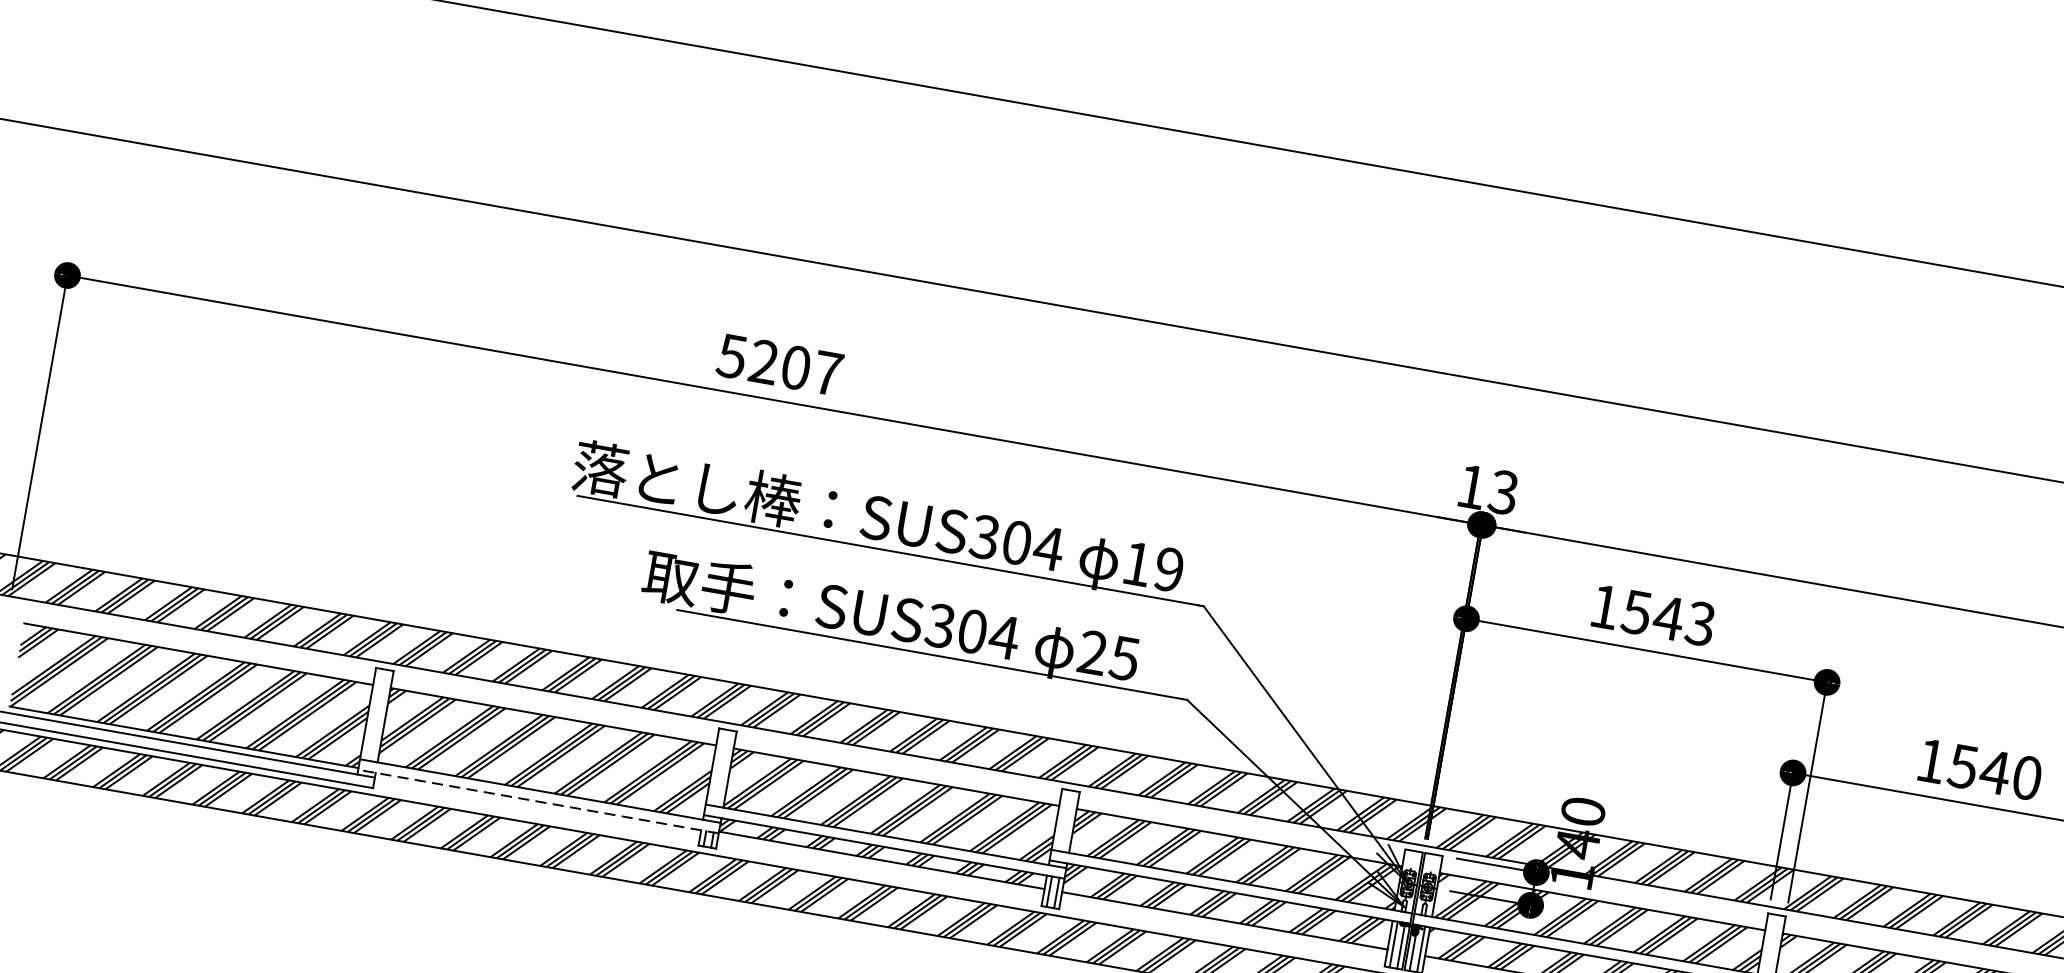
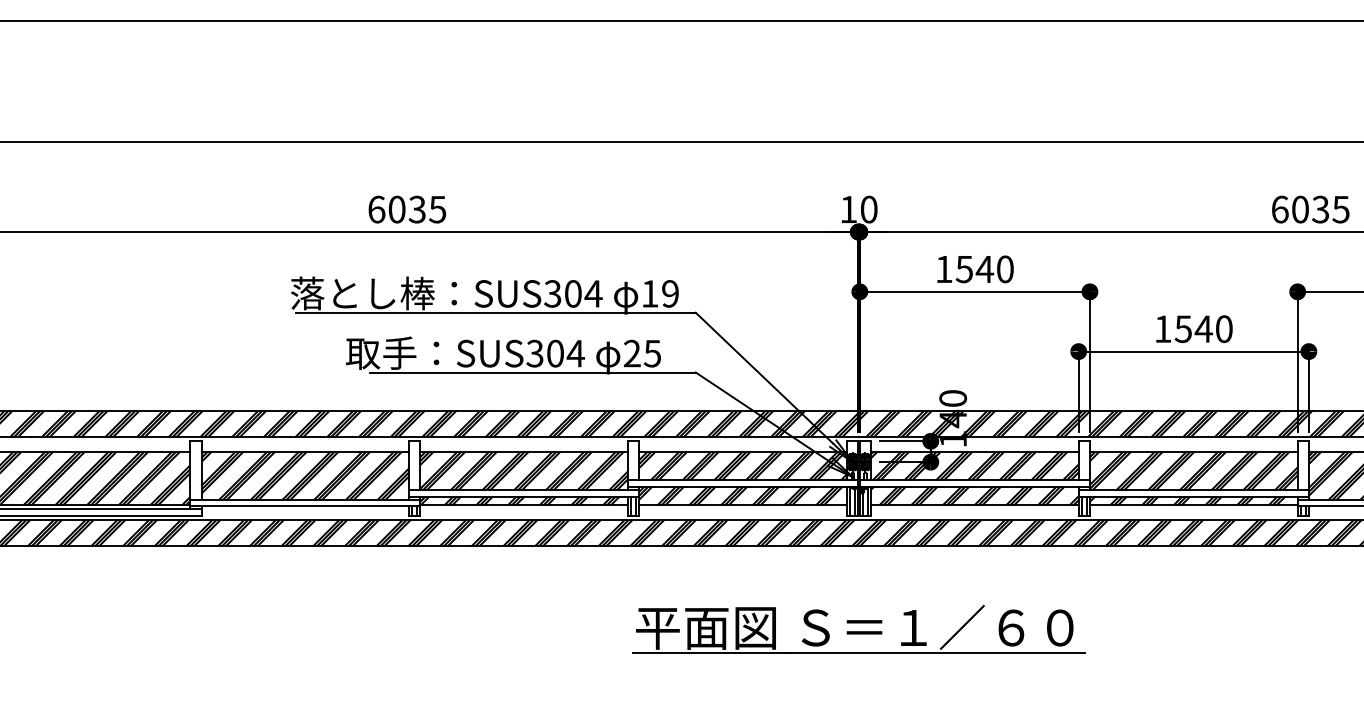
text: (780, 364) -> (407, 209), 5207 -> 6035
text: (1502, 492) -> (868, 209), 13 -> 10
text: (1699, 623) -> (1004, 269), 1543 -> 1540
line: (537, 801) -> (304, 506), dashed -> solid

